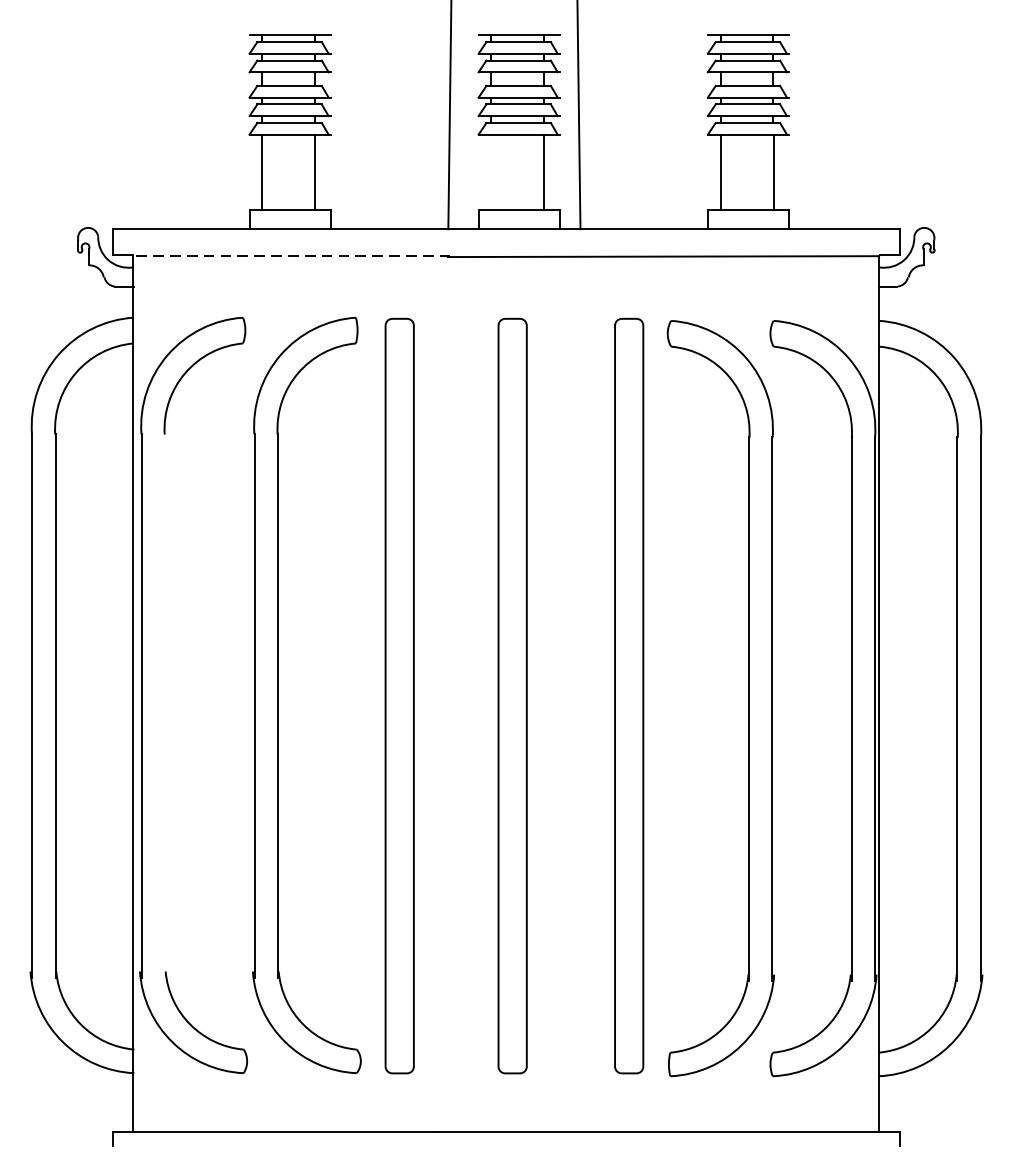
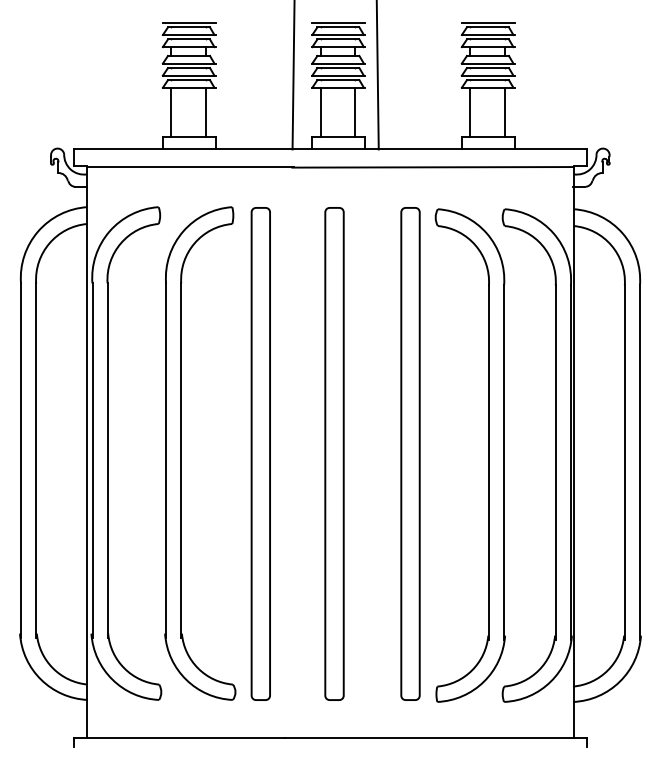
line: (491, 172) -> (320, 112), added
line: (291, 256) -> (190, 167), dashed -> solid
line: (164, 706) -> (107, 460), added

